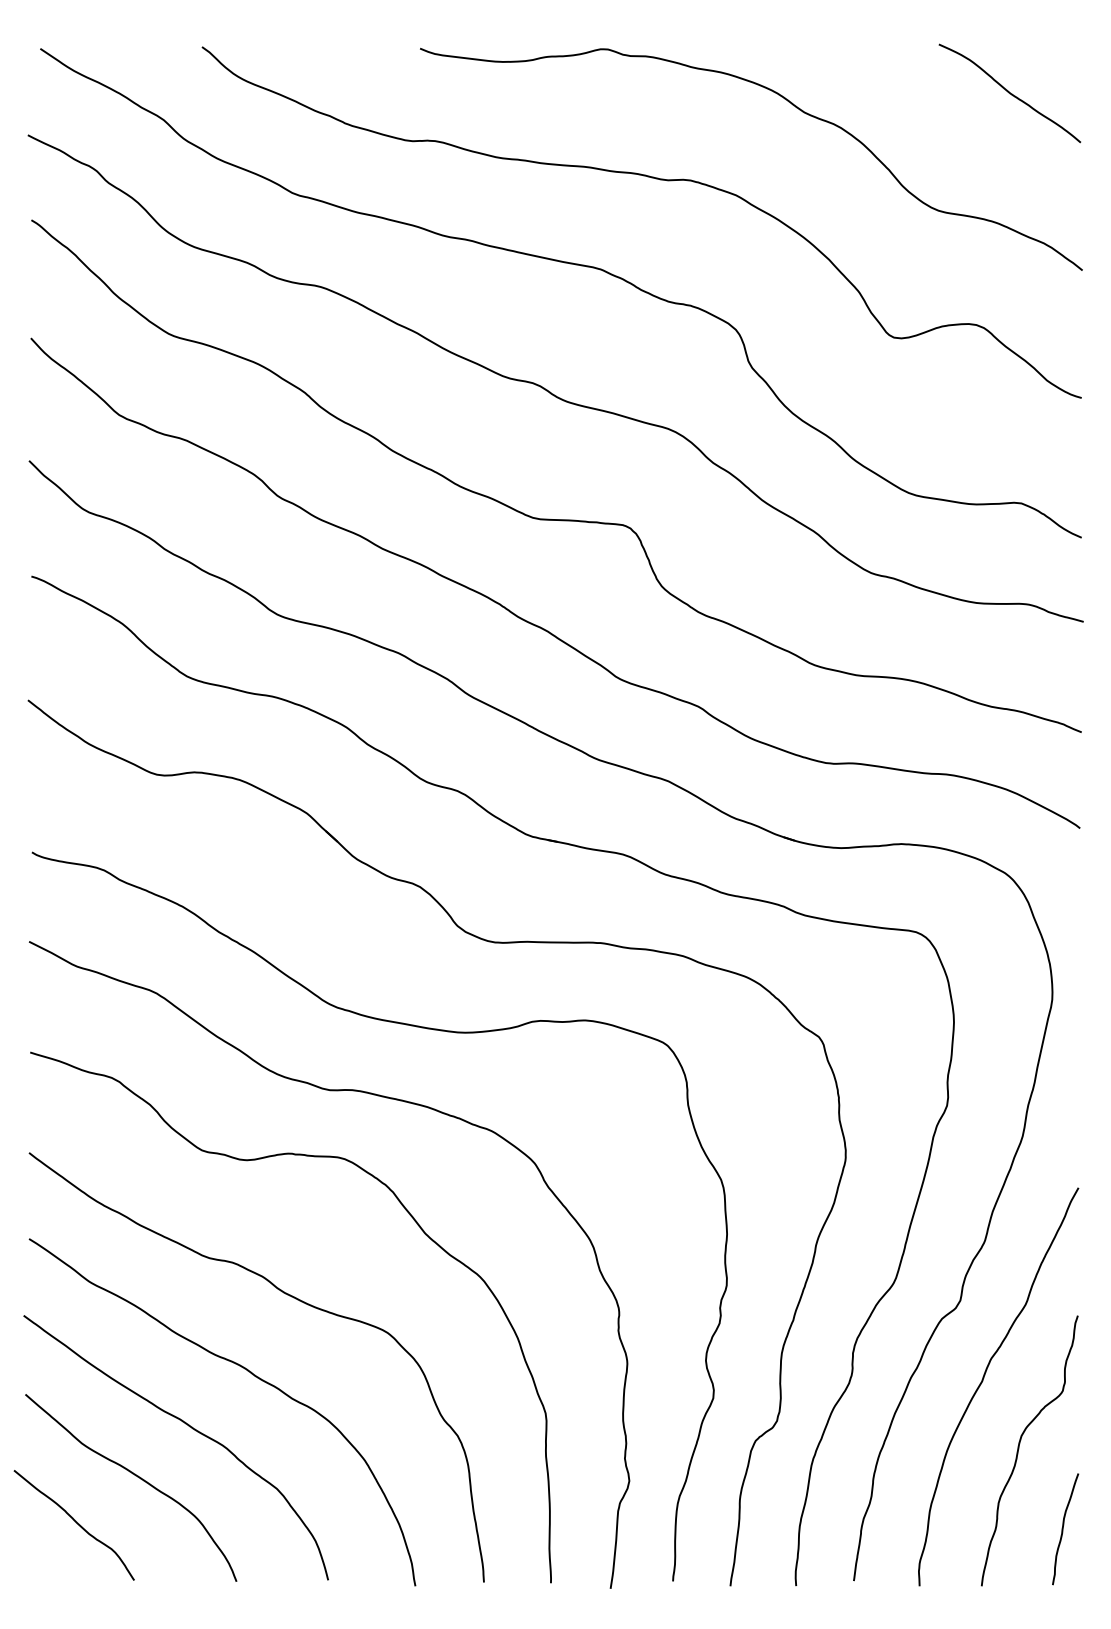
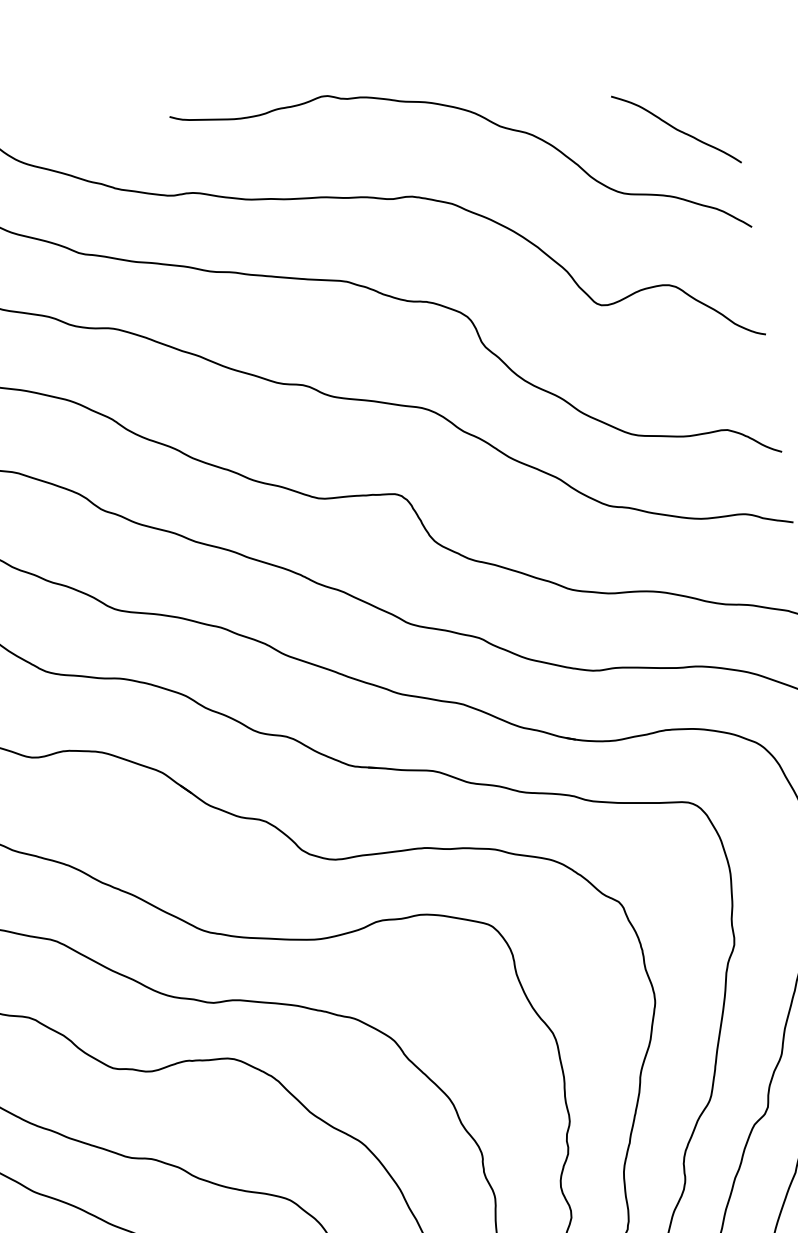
curve: (1009, 93) -> (676, 129), moved

